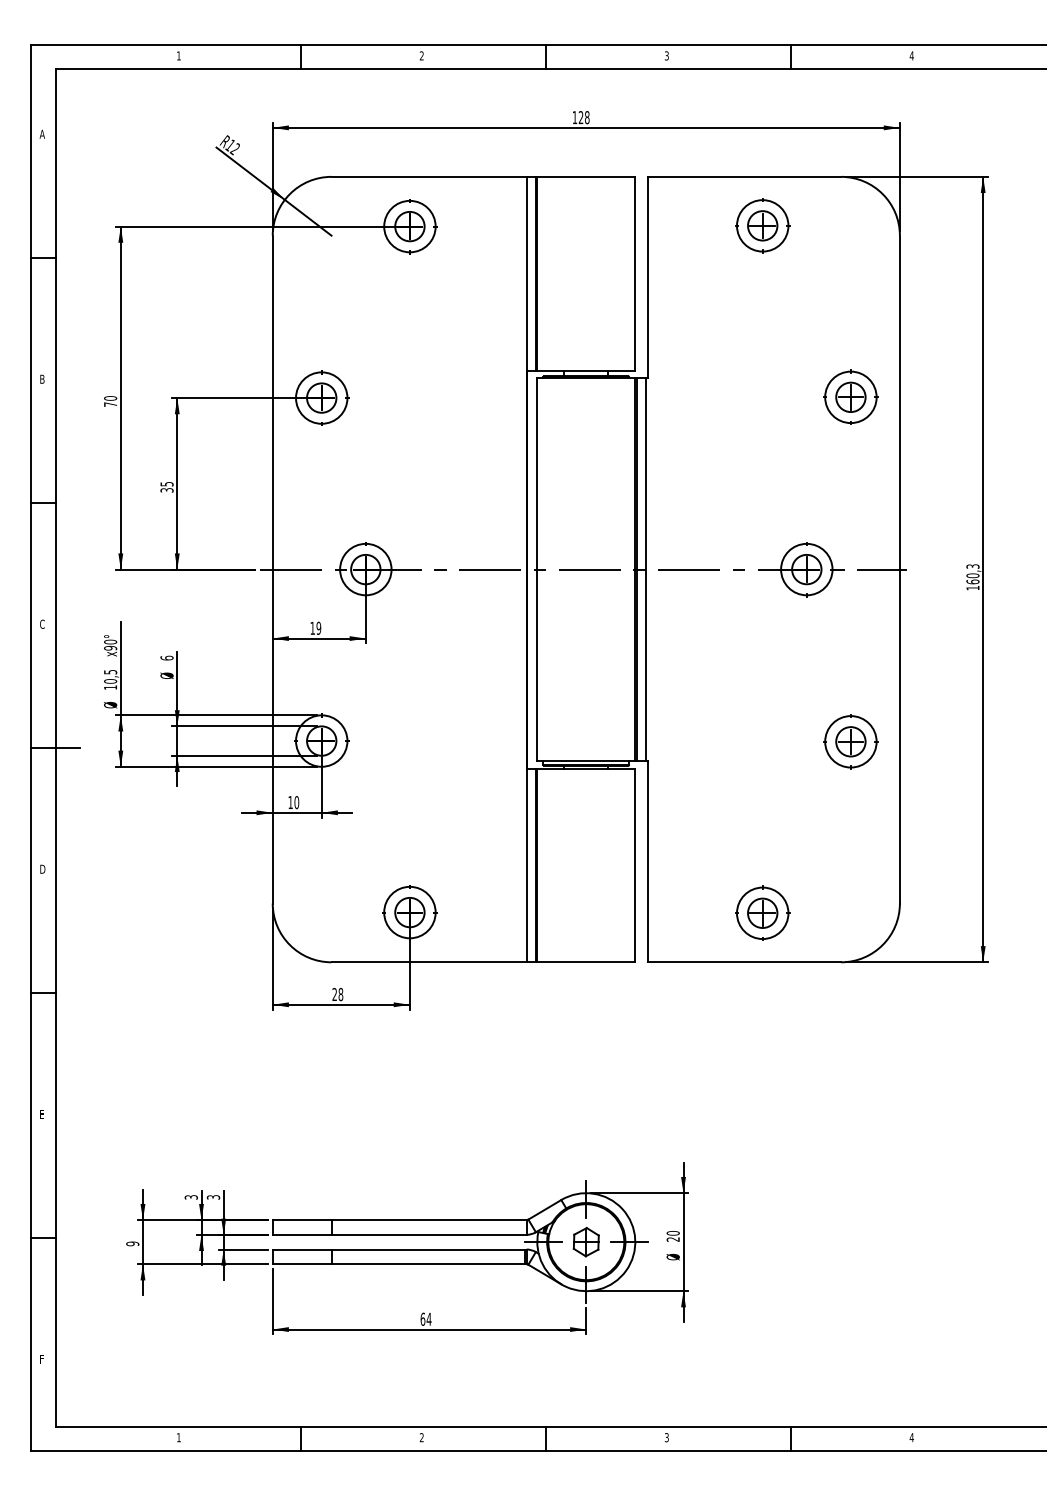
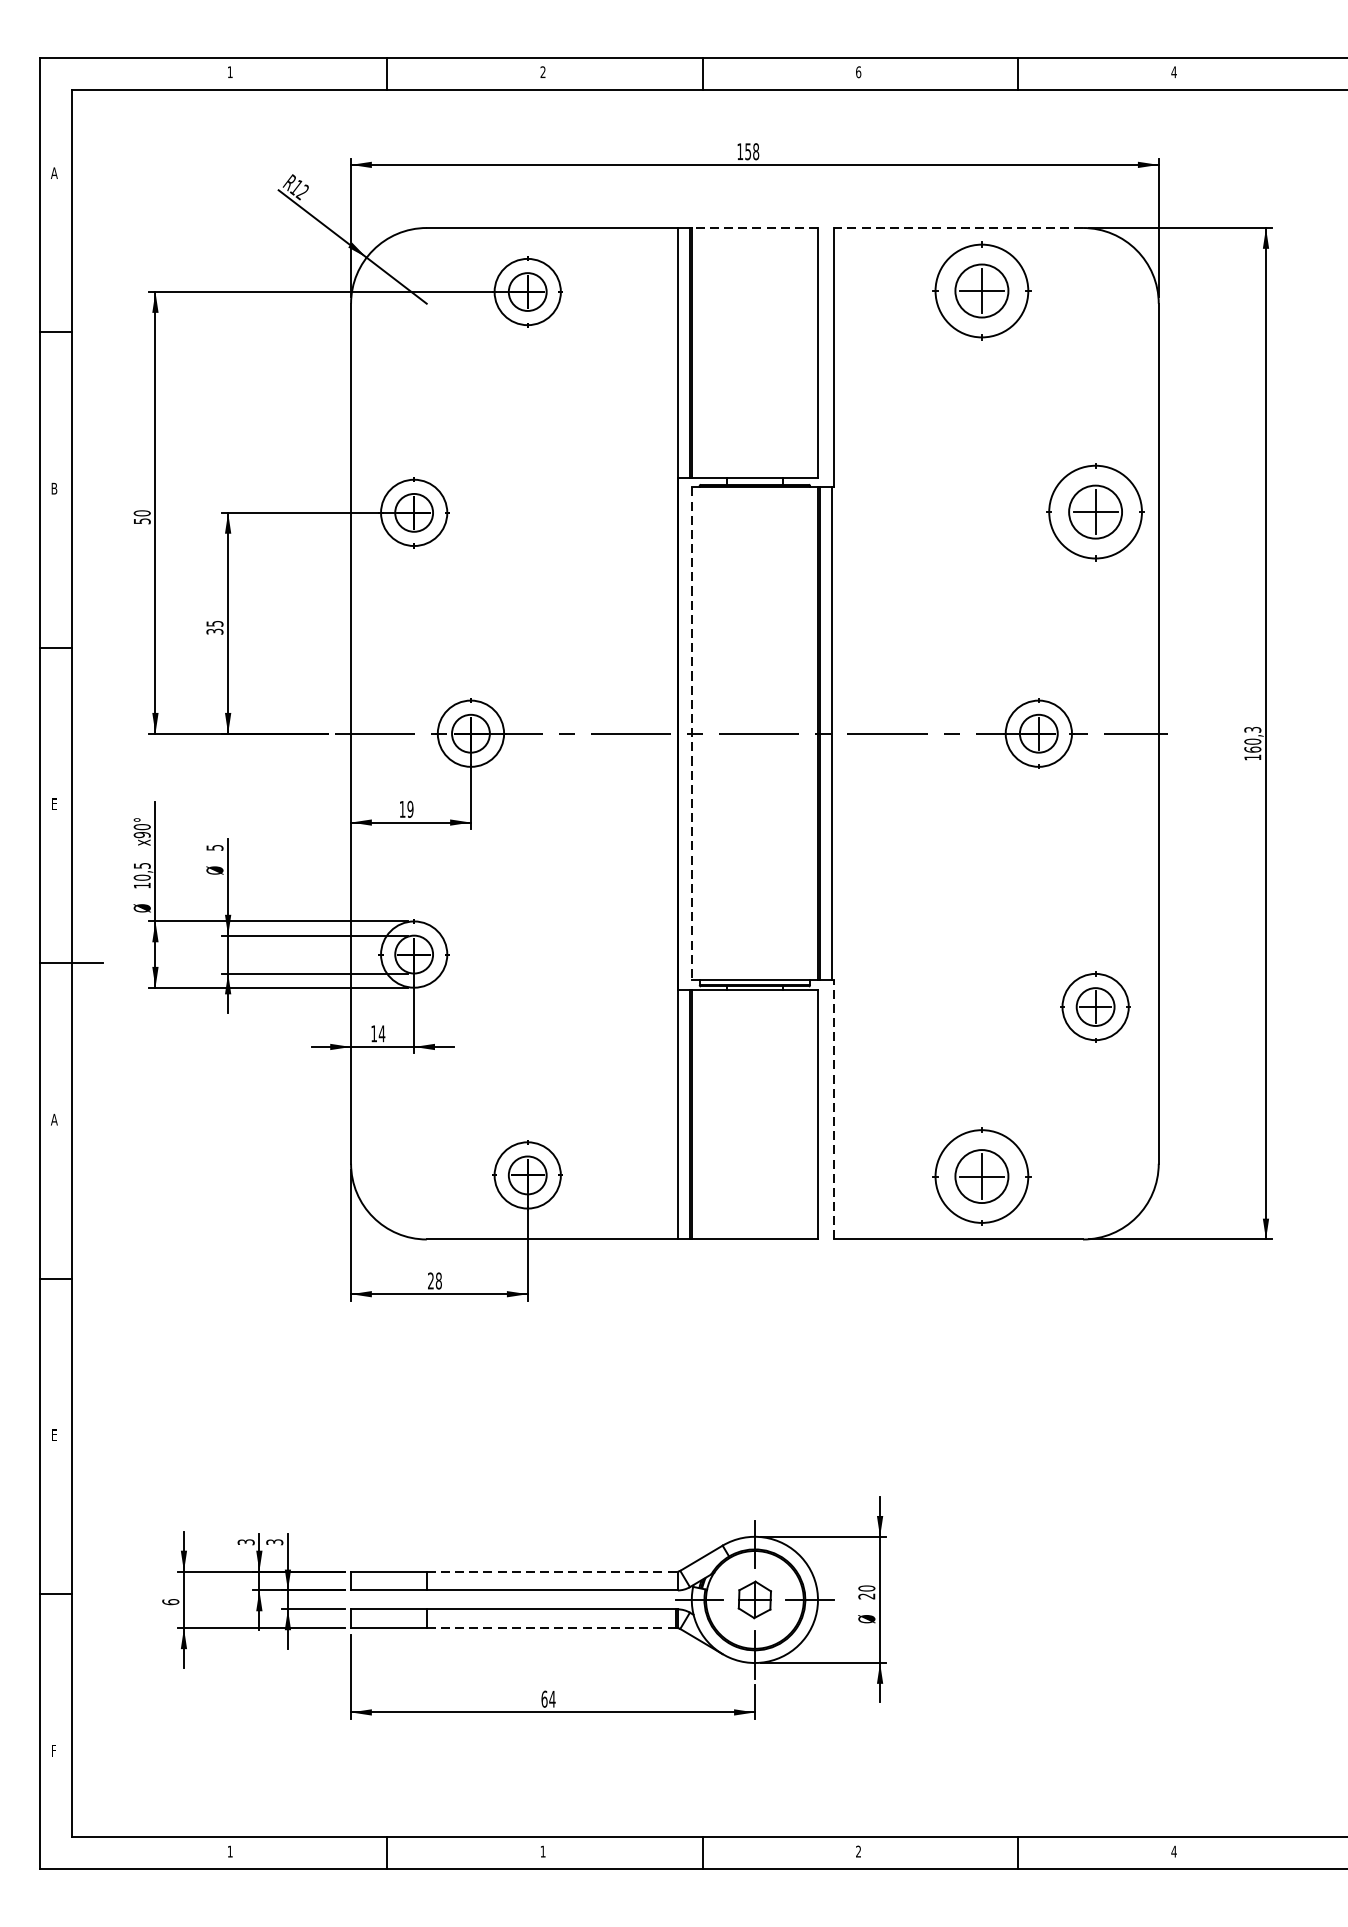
text: (666, 55) -> (858, 71), 3 -> 6
text: (580, 117) -> (747, 151), 128 -> 158
line: (586, 176) -> (755, 227), solid -> dashed
line: (744, 176) -> (958, 227), solid -> dashed
part: (762, 225) -> (981, 290), size x1.4
part: (850, 396) -> (1095, 510), size x1.4
text: (110, 404) -> (142, 521), 70 -> 50
line: (537, 570) -> (692, 734), solid -> dashed
text: (42, 623) -> (54, 803), C -> E
text: (166, 657) -> (214, 846), 6 -> 5
part: (850, 741) -> (1095, 1006), moved
text: (296, 802) -> (381, 1033), 10 -> 14
line: (647, 861) -> (833, 1109), solid -> dashed
text: (42, 868) -> (54, 1118), D -> A
part: (762, 912) -> (981, 1175), size x1.4
line: (429, 1220) -> (552, 1571), solid -> dashed
text: (132, 1243) -> (170, 1601), 9 -> 6
line: (428, 1264) -> (551, 1628), solid -> dashed
text: (421, 1437) -> (542, 1851), 2 -> 1
text: (666, 1438) -> (858, 1852), 3 -> 2

